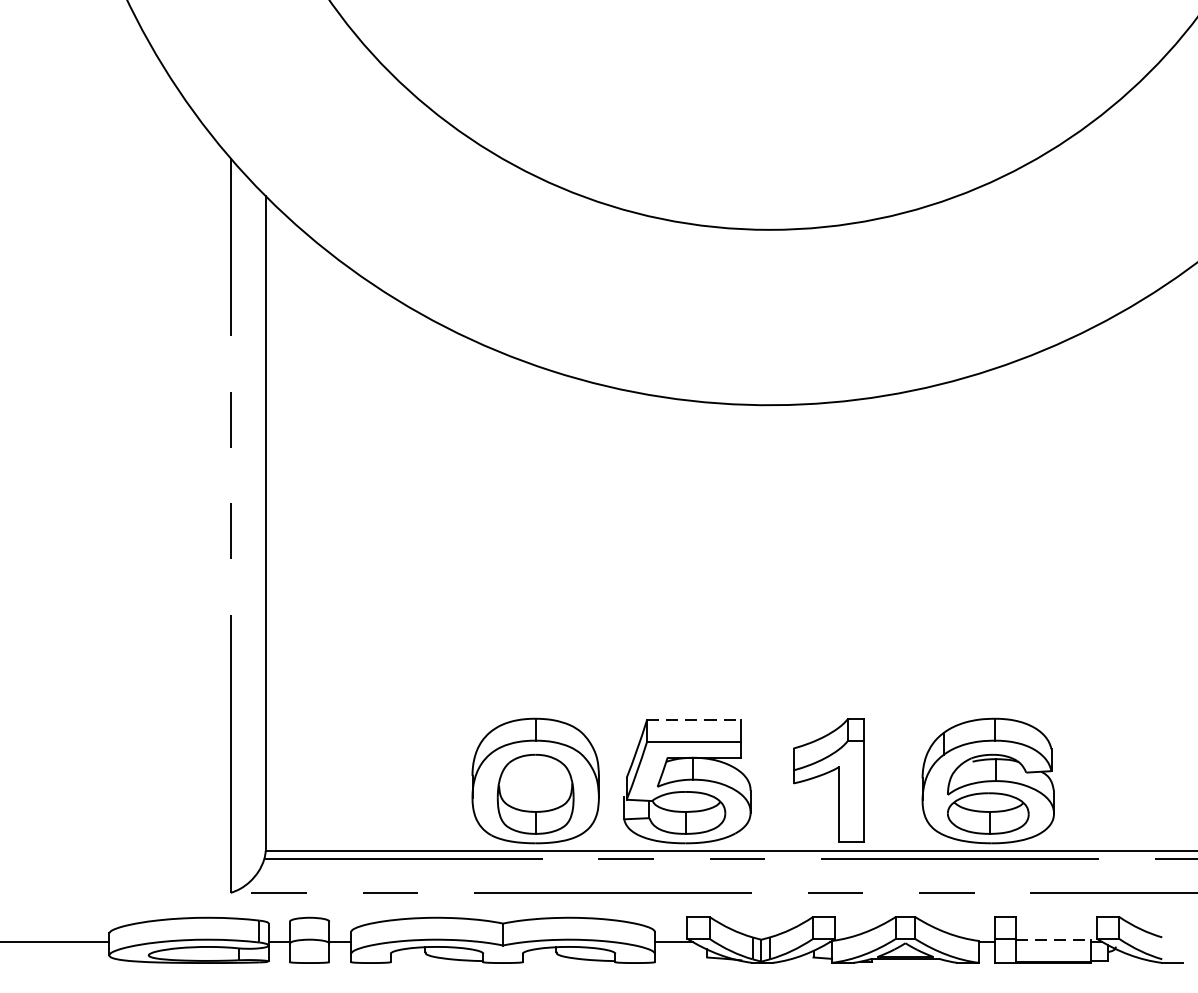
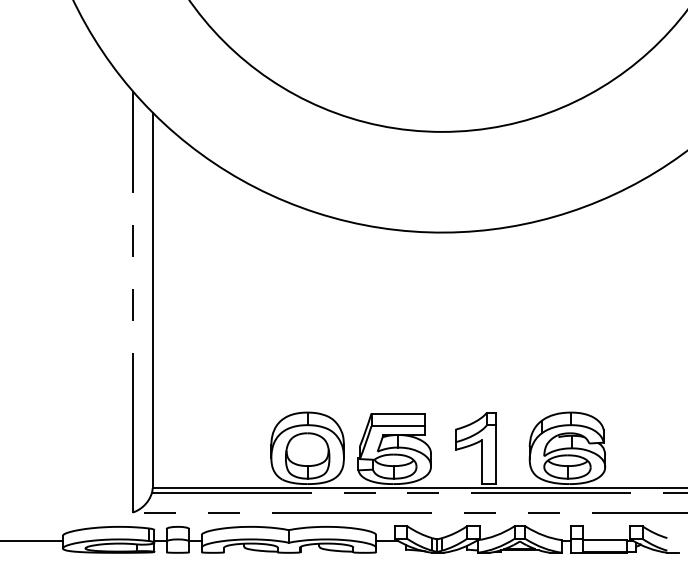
line: (693, 720) -> (398, 413), dashed -> solid
line: (1052, 939) -> (604, 539), dashed -> solid

